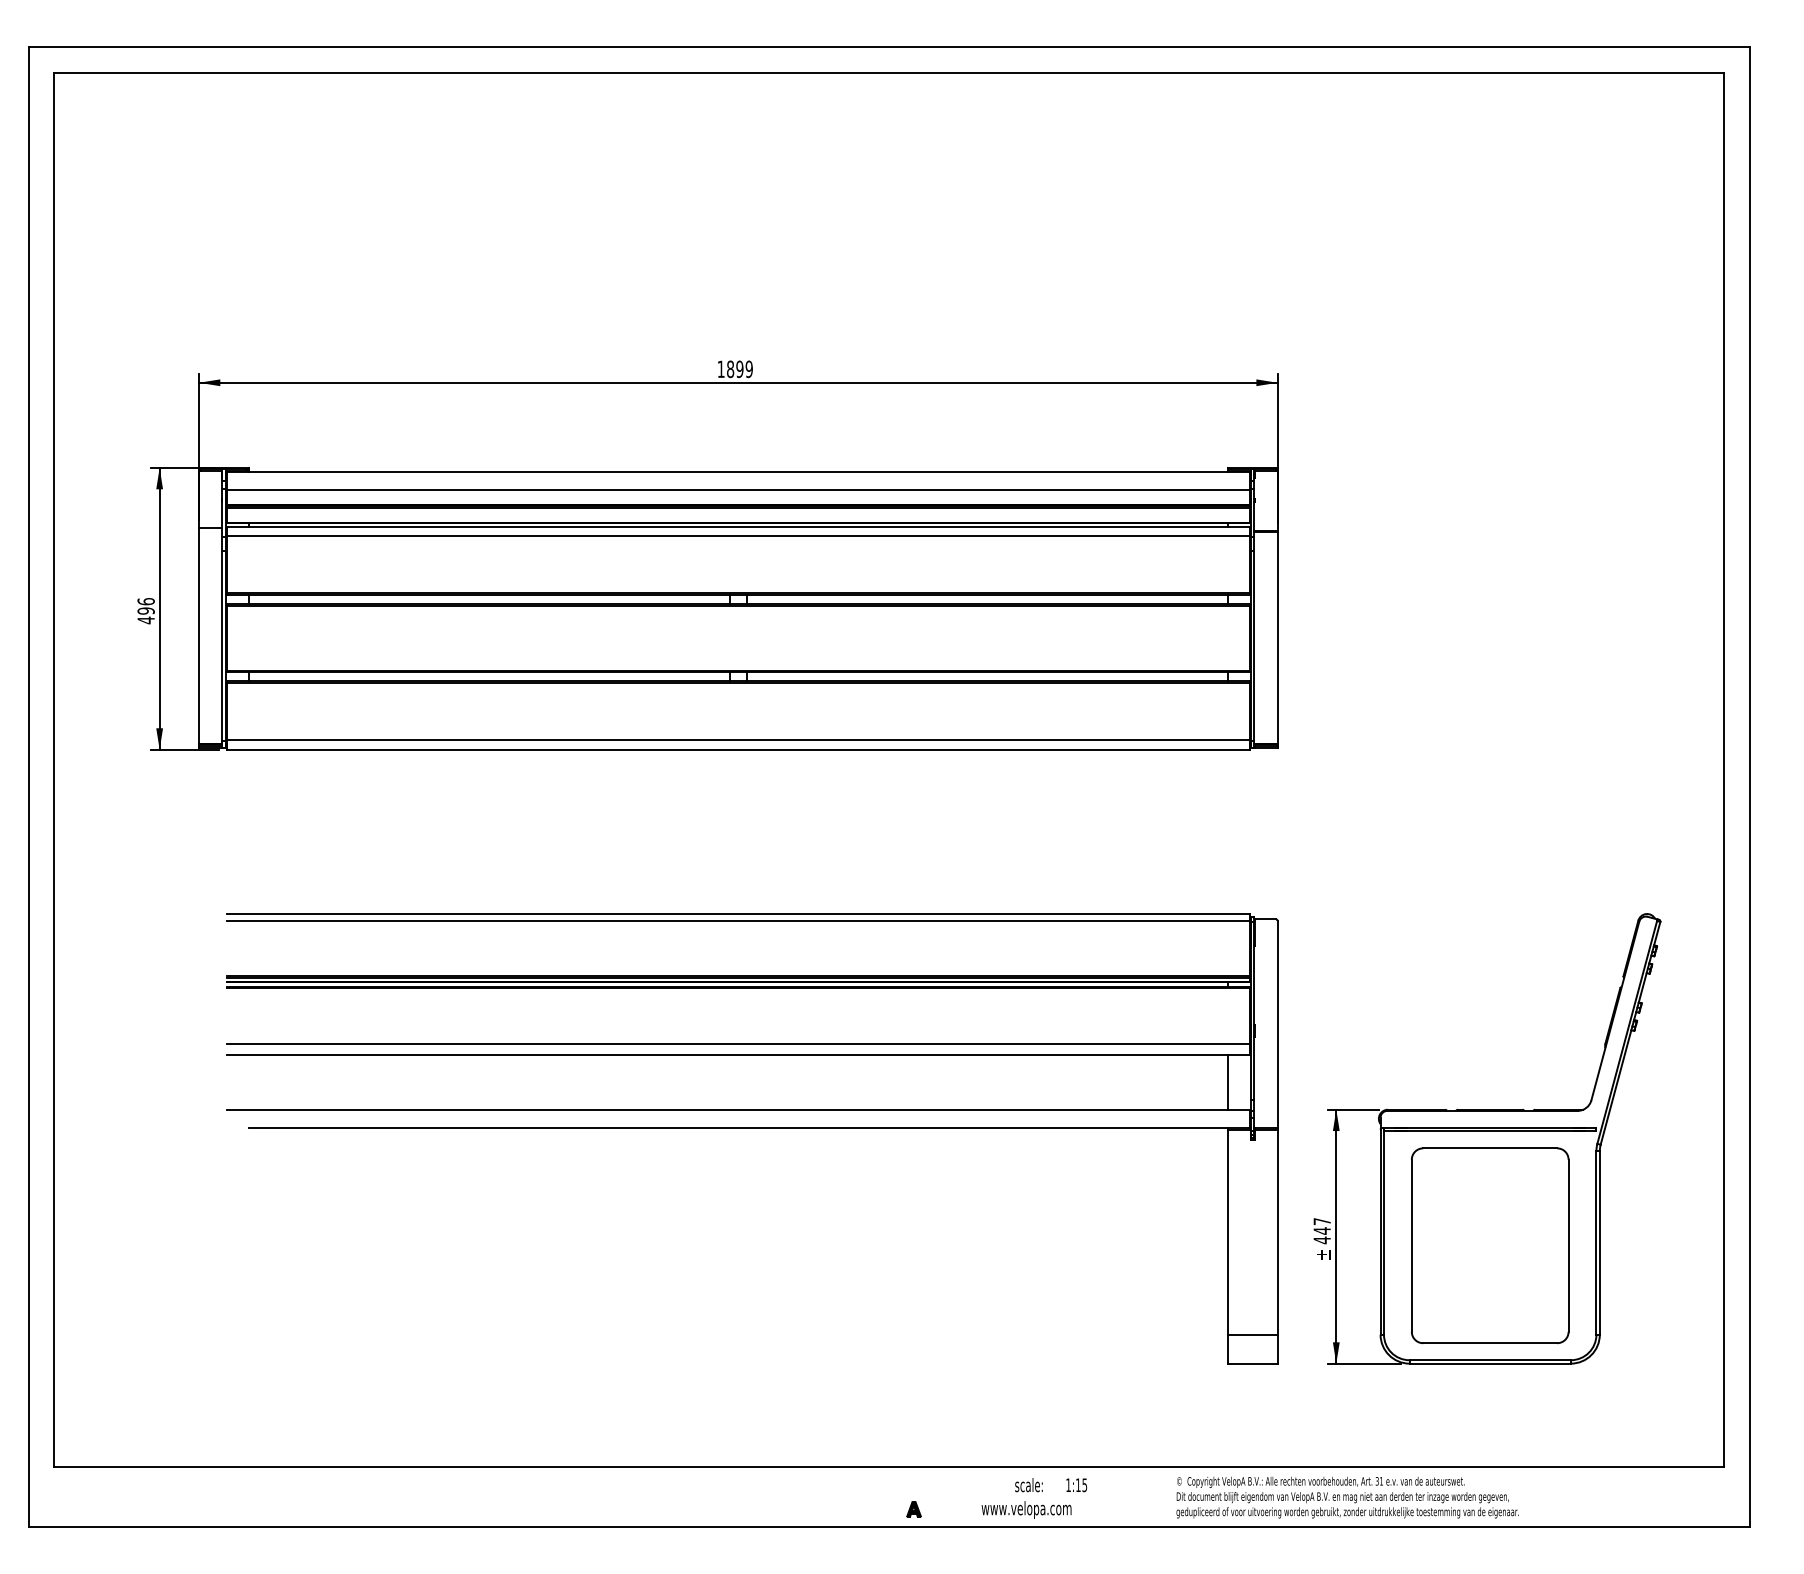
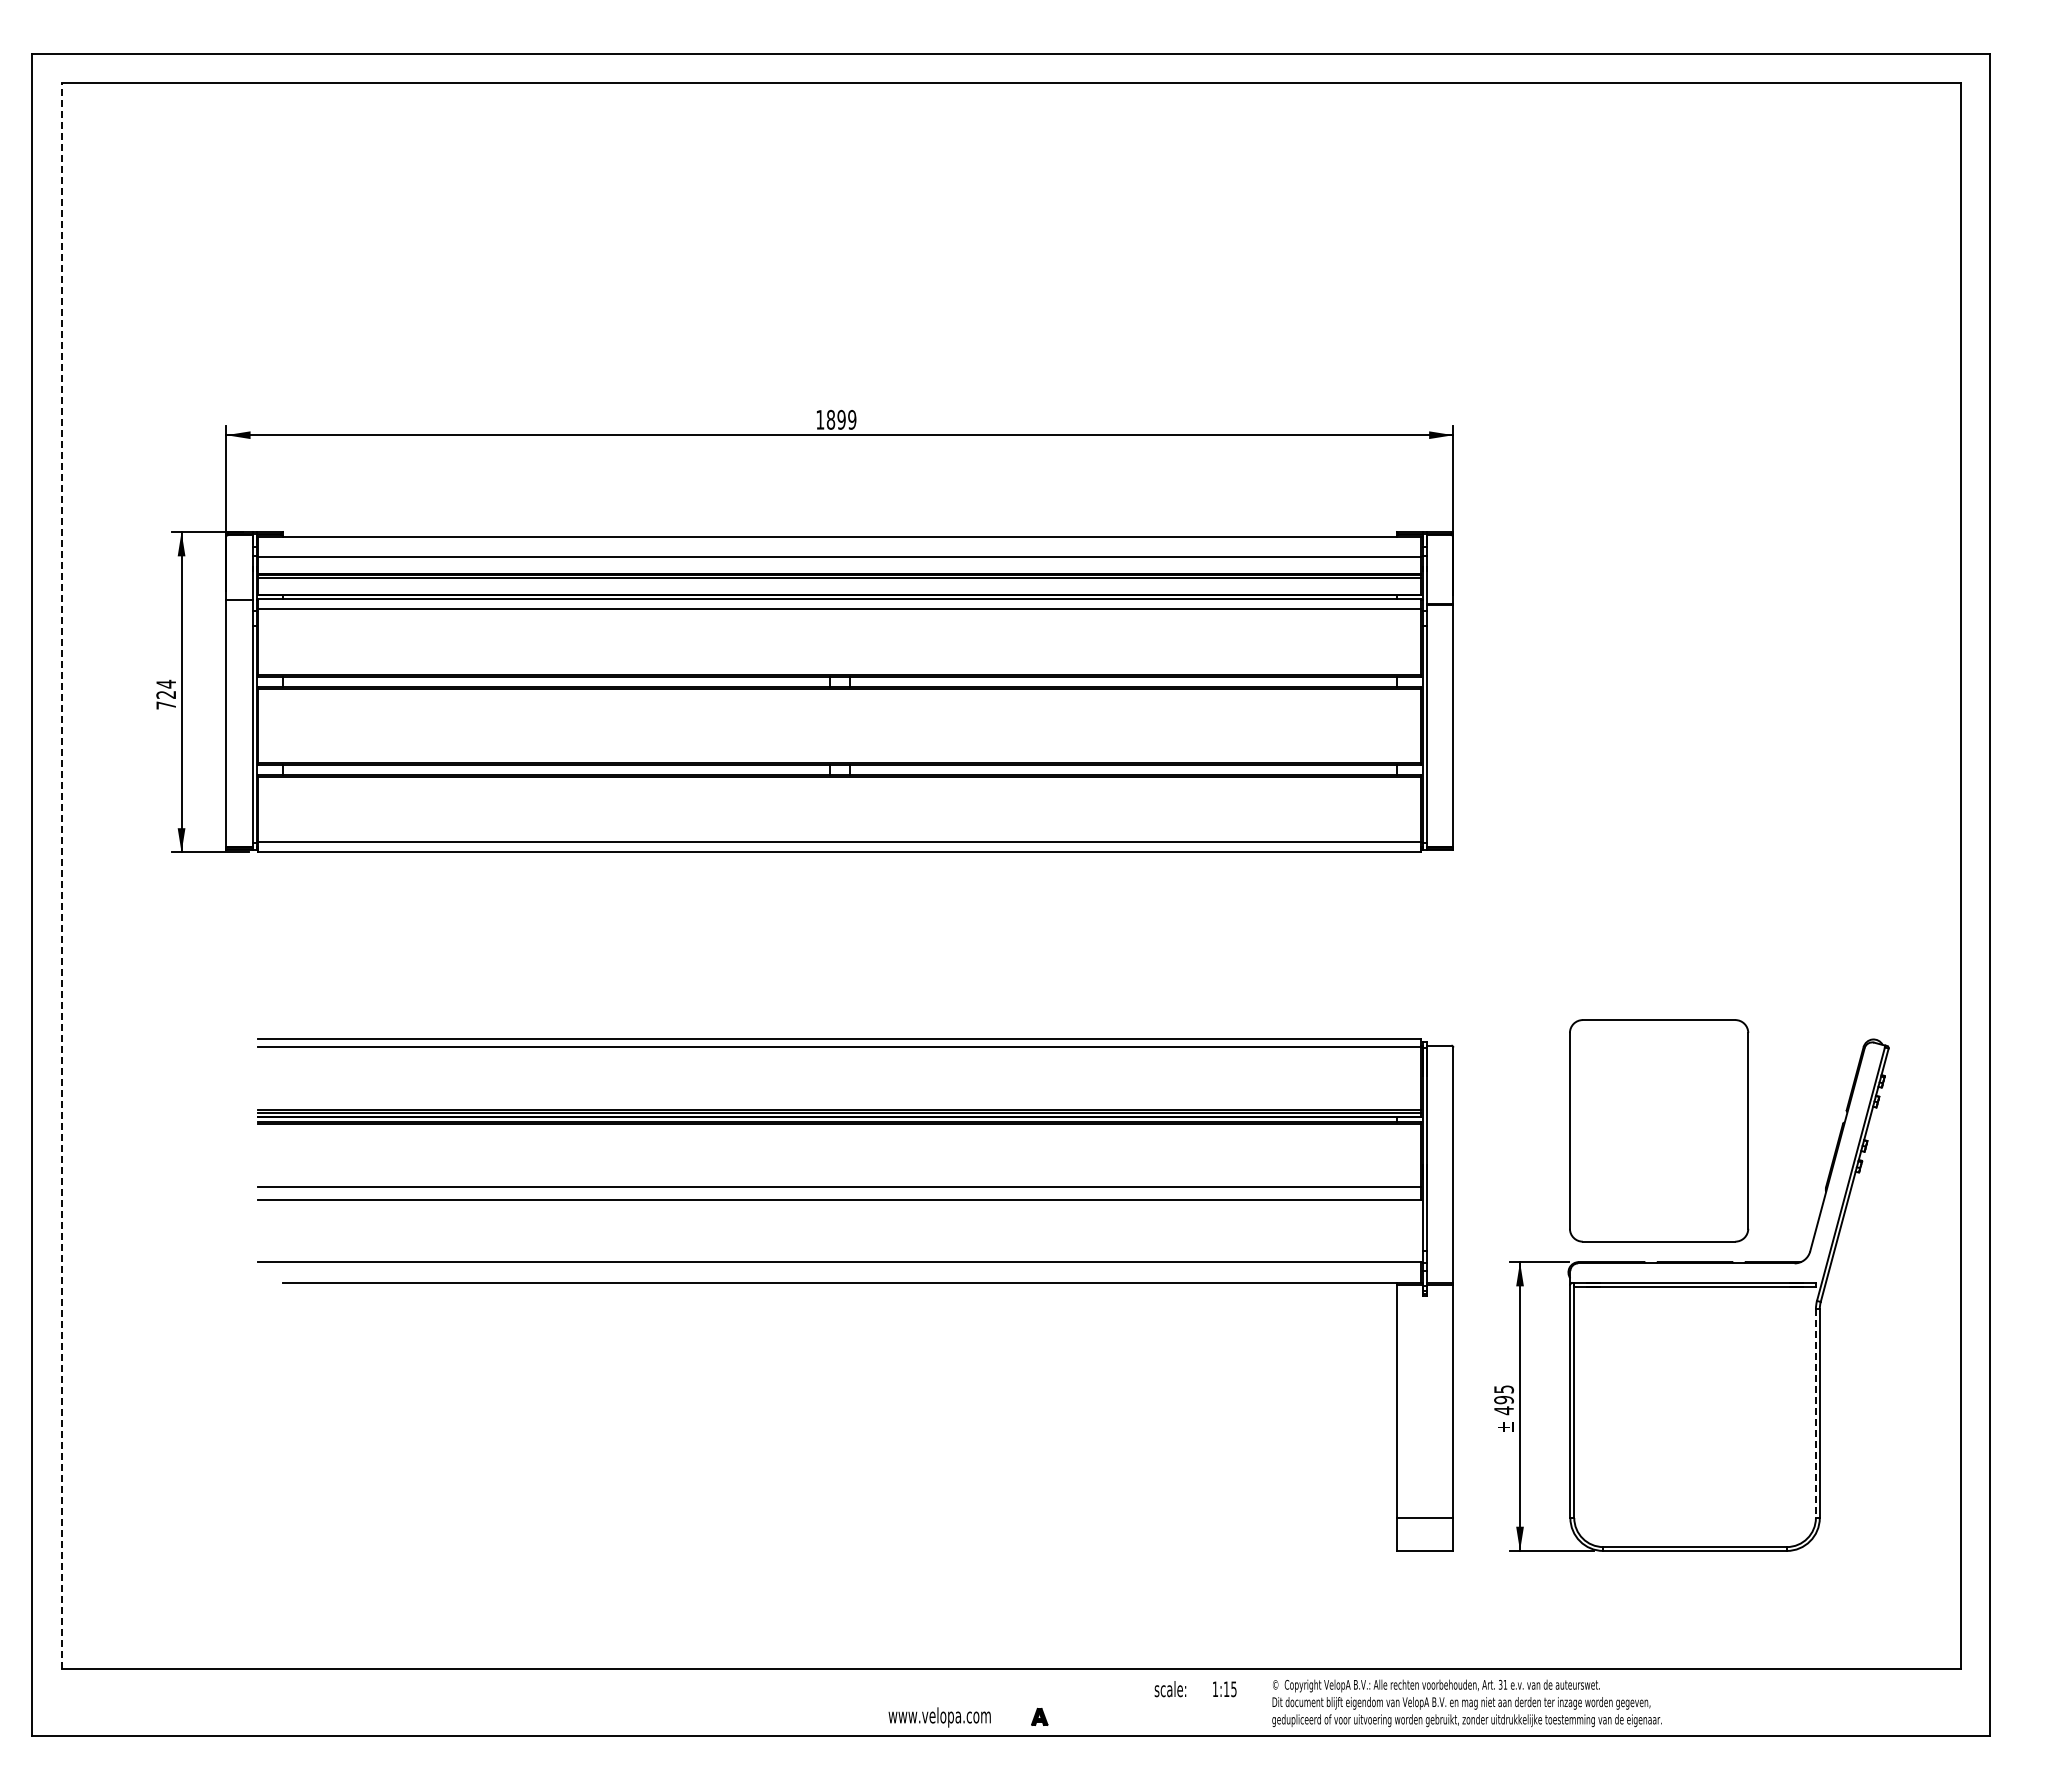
text: (146, 610) -> (166, 694), 496 -> 724
line: (54, 769) -> (61, 875), solid -> dashed
line: (1227, 1081) -> (1396, 1230), removed
text: (1322, 1226) -> (1504, 1394), 447 -> 495
line: (1596, 1243) -> (1815, 1414), solid -> dashed
part: (1490, 1245) -> (1659, 1130), moved
text: (1347, 1497) -> (1466, 1703), moved
text: (1026, 1510) -> (939, 1717), moved

